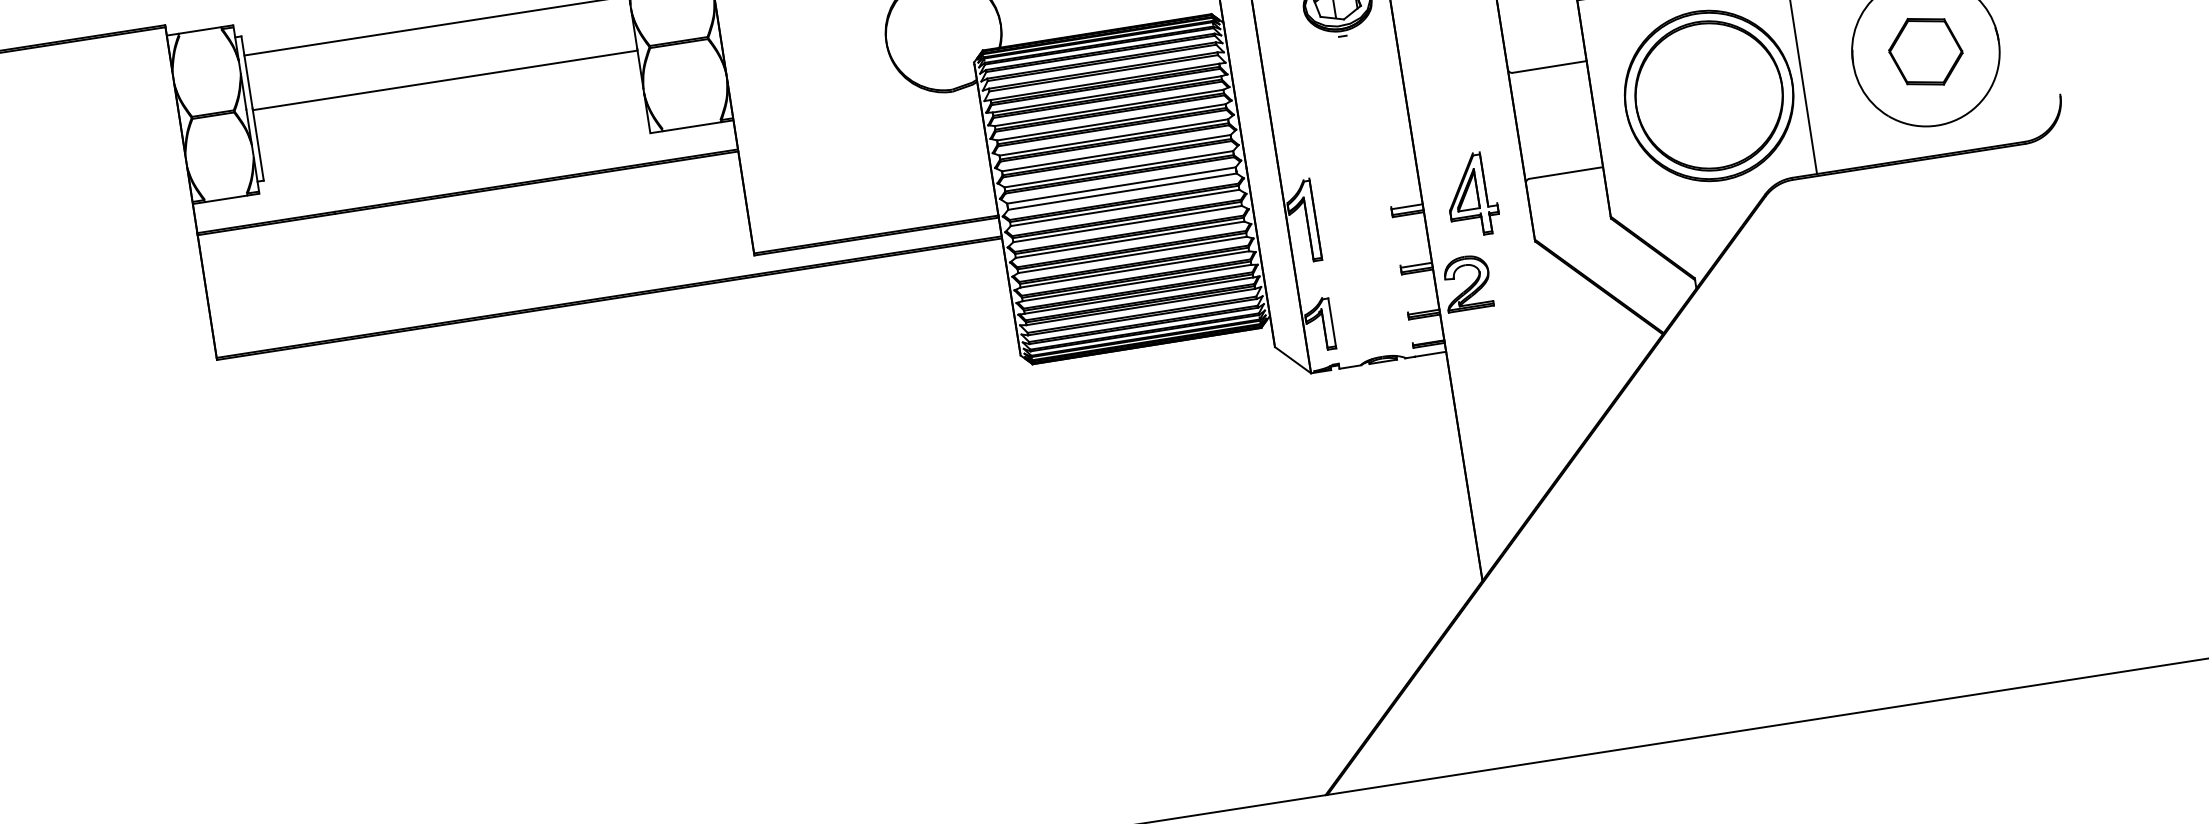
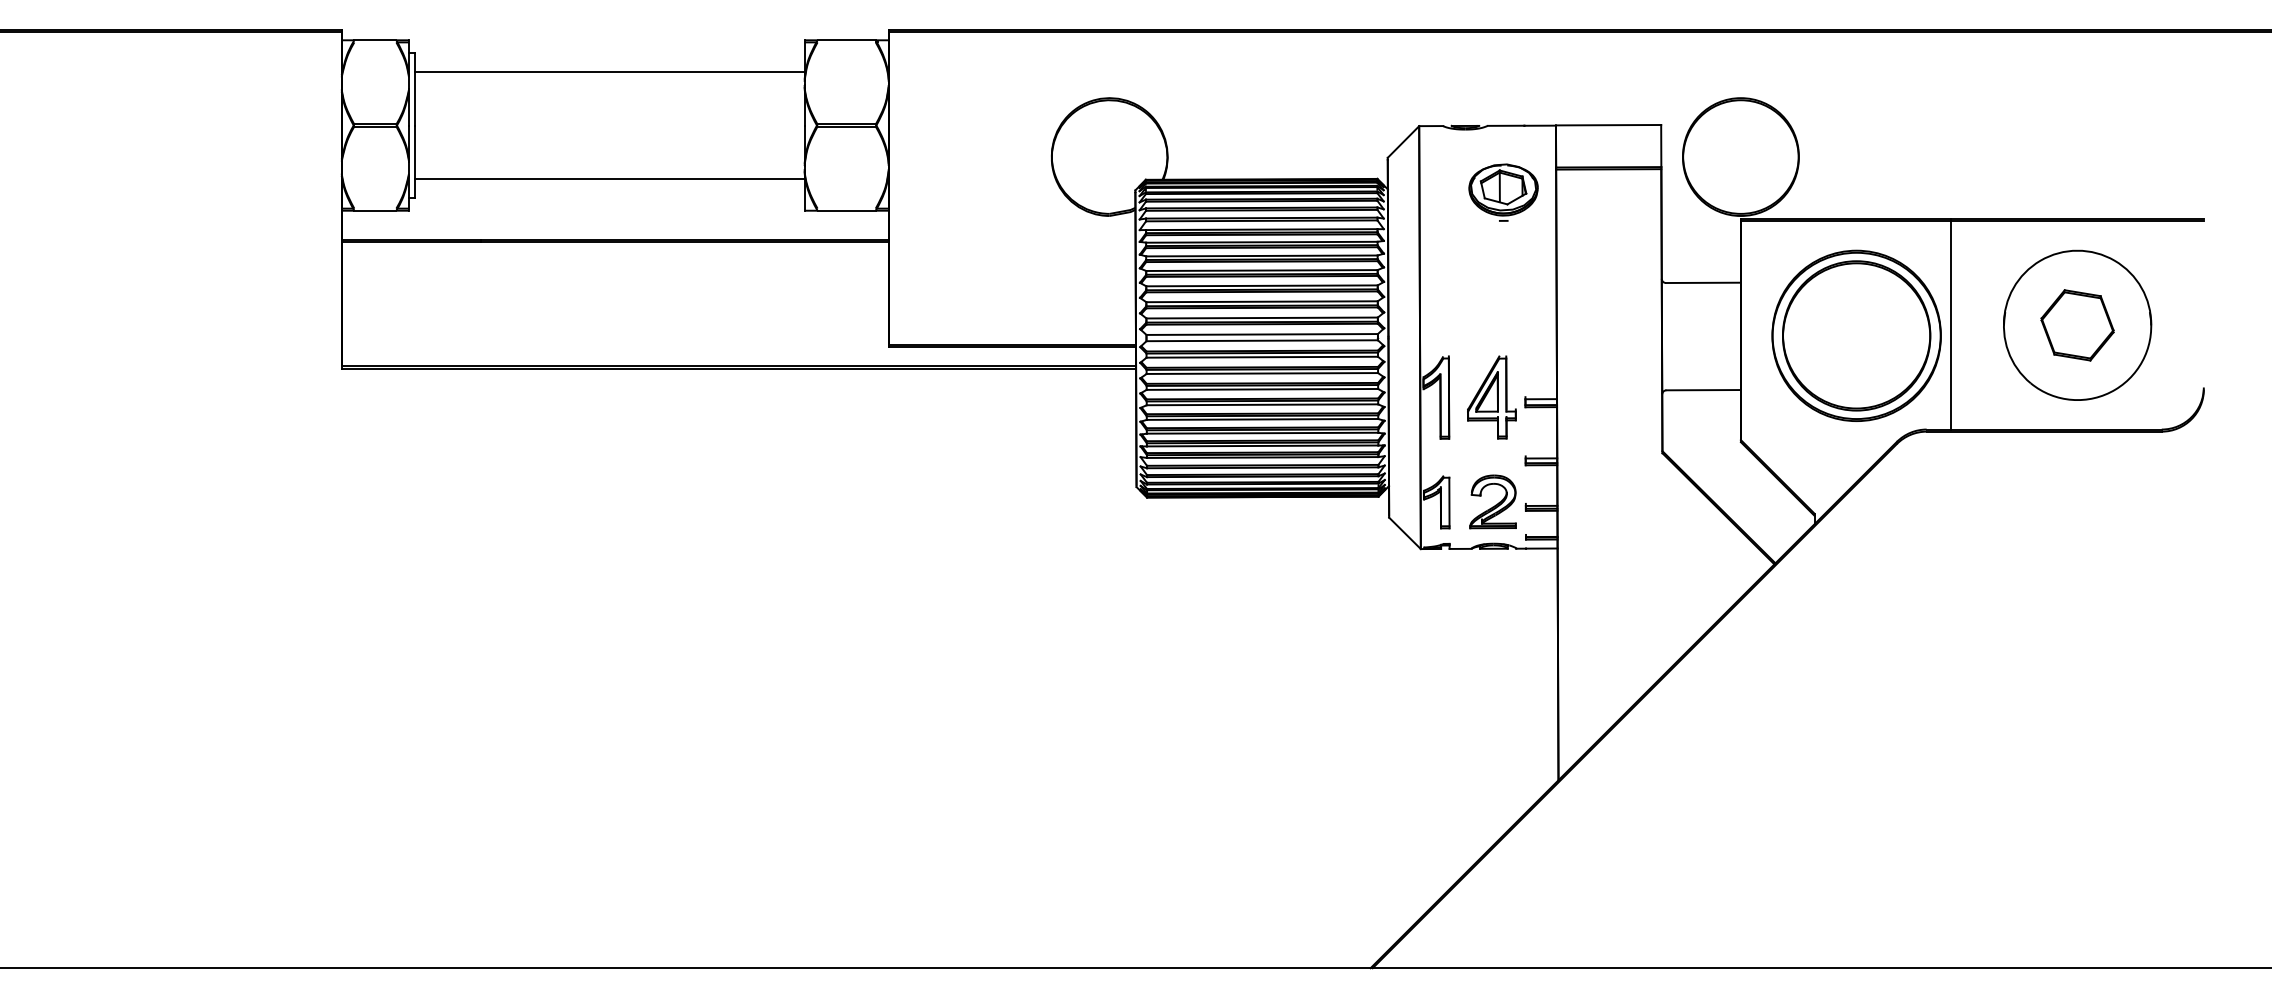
line: (444, 80) -> (609, 179), moved
part: (1471, 195) -> (1491, 397), moved
part: (1466, 282) -> (1492, 501), moved

